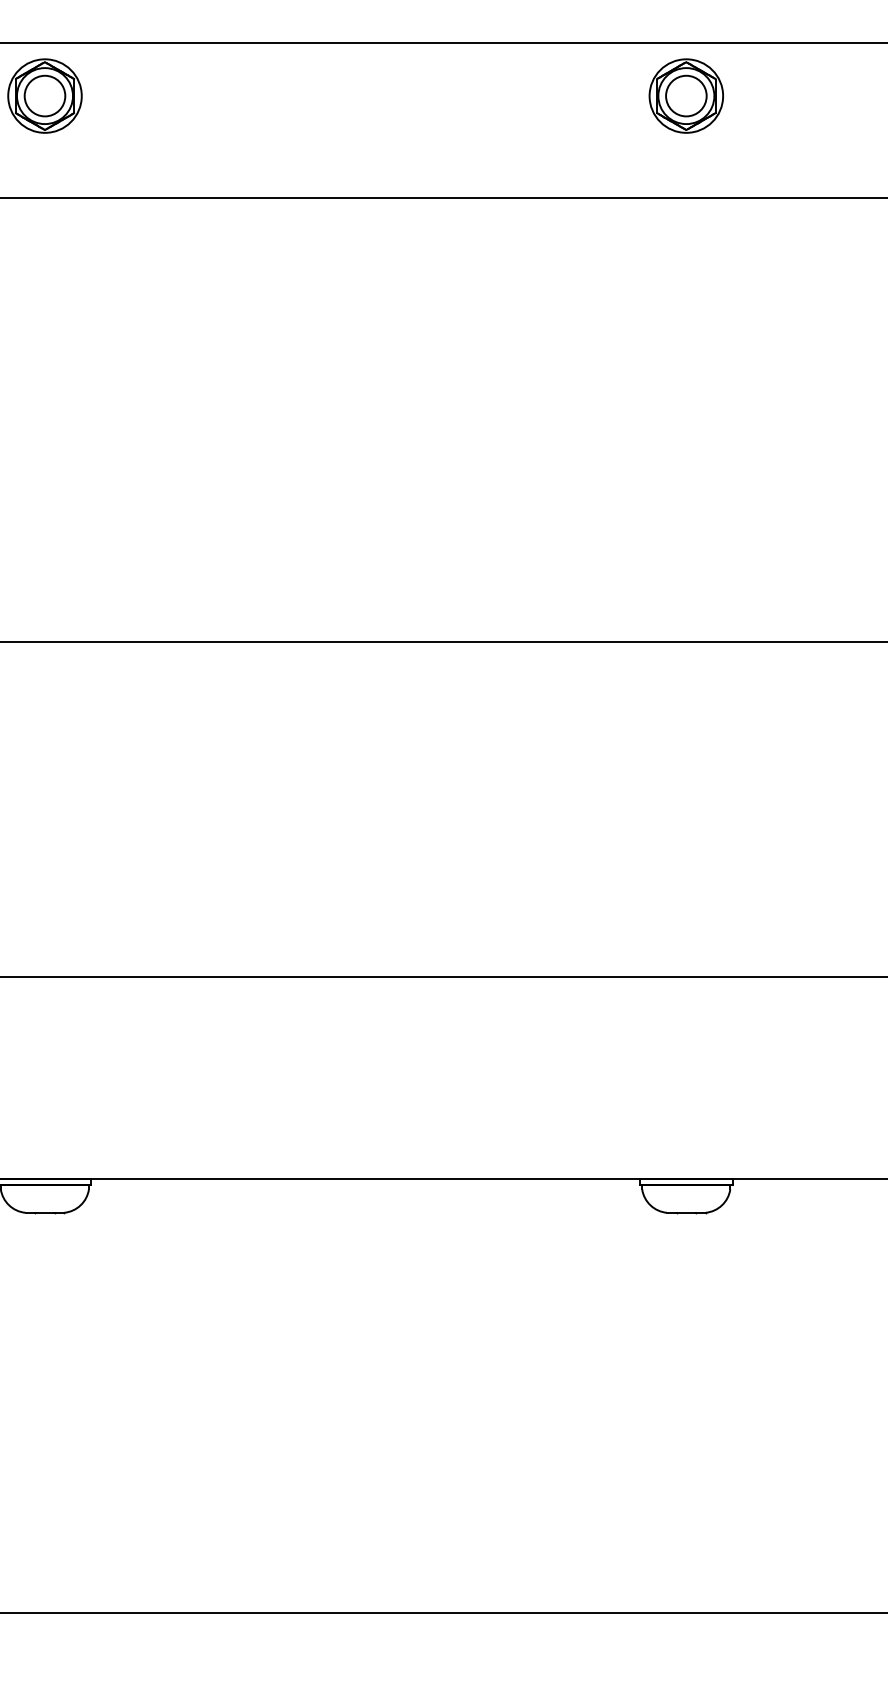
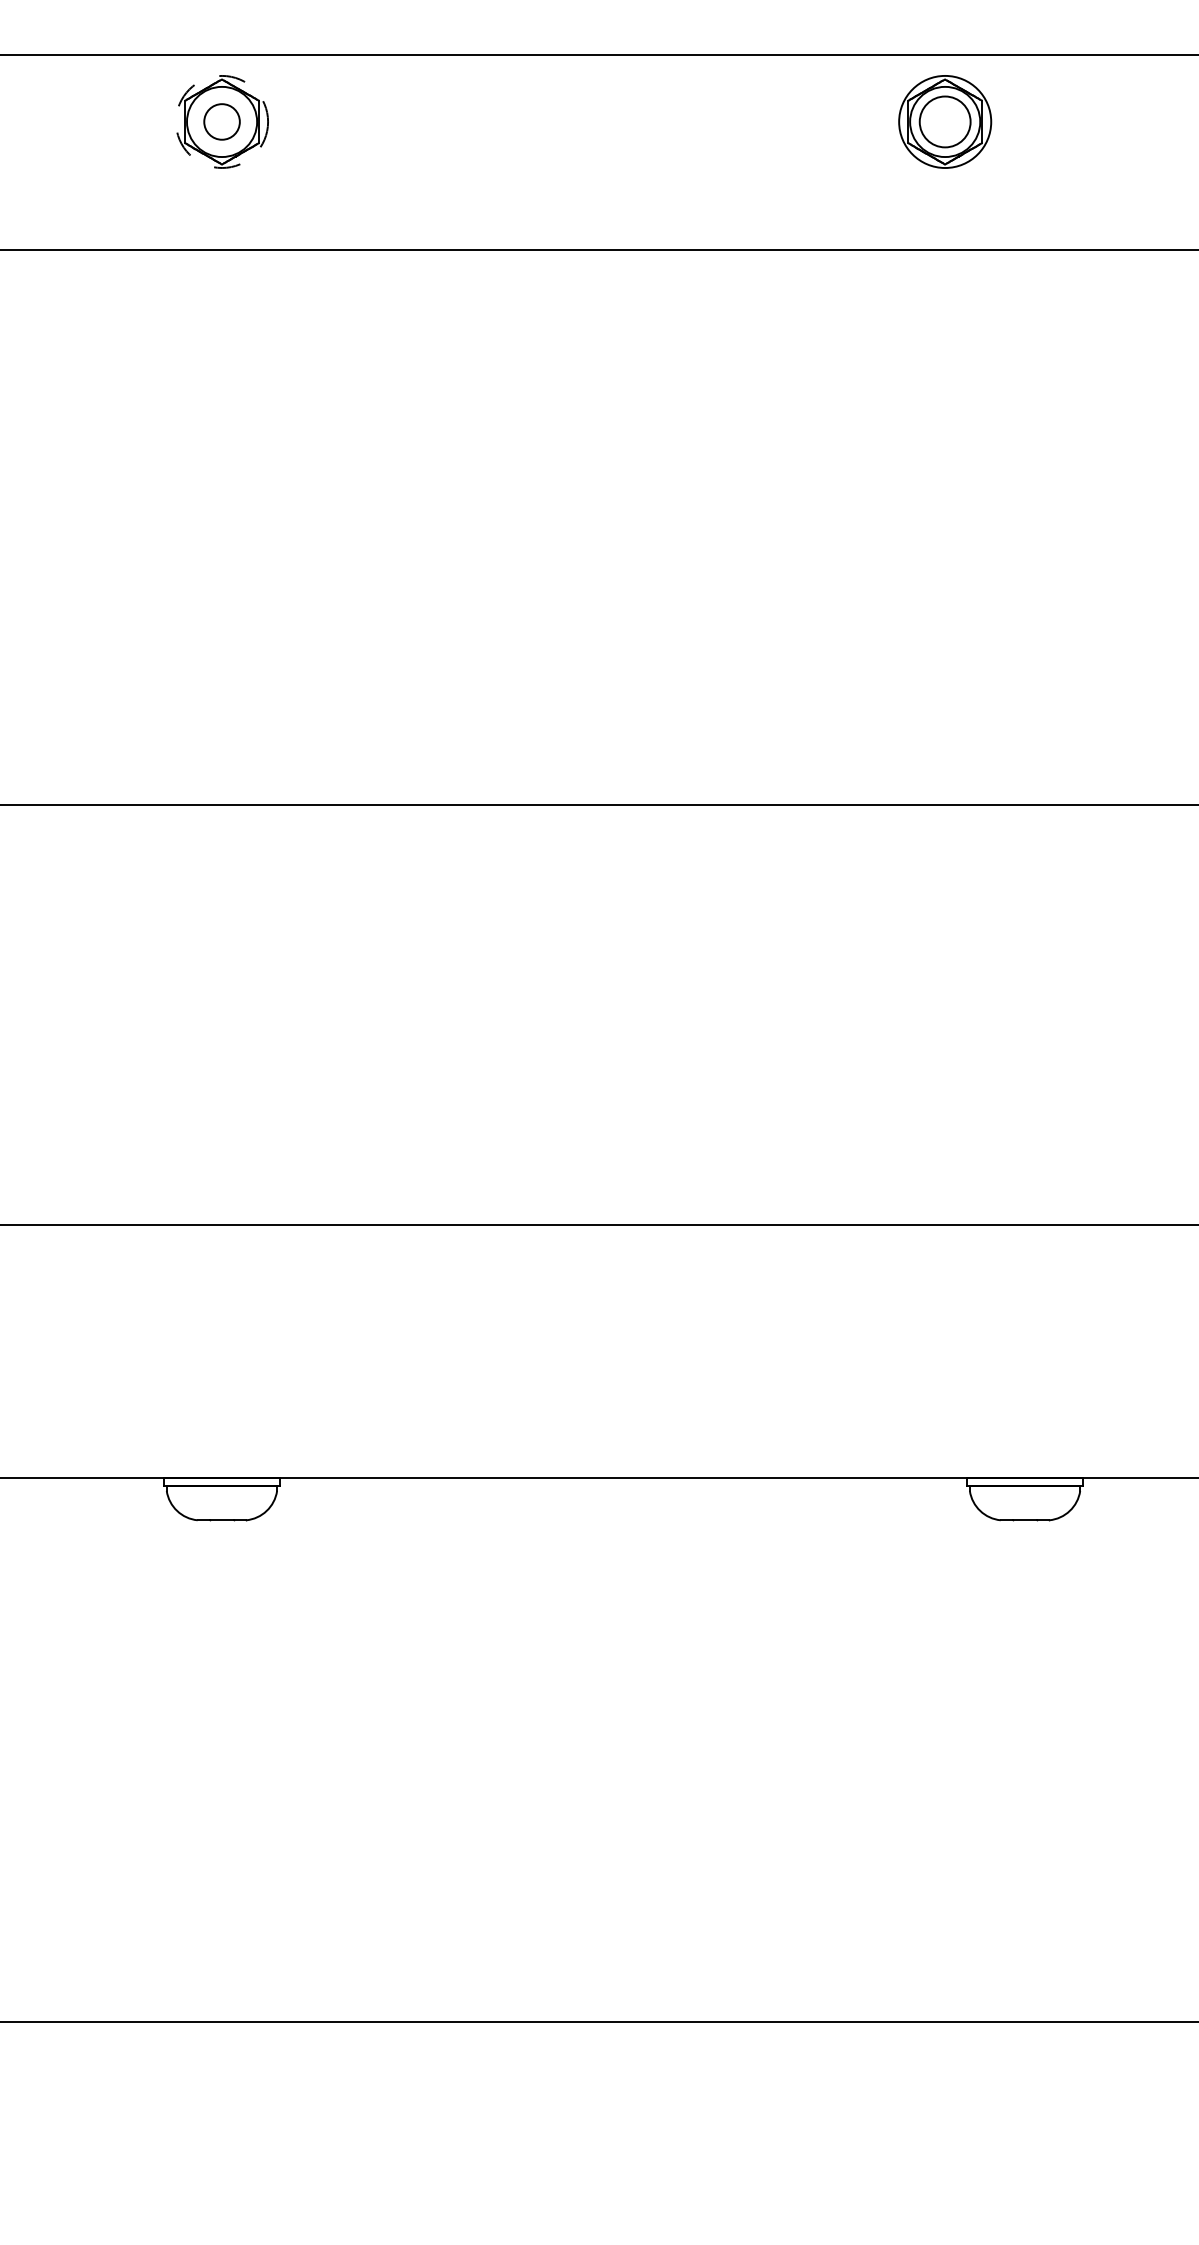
circle: (44, 95) -> (221, 121), size x0.7
circle: (45, 95) -> (222, 121), solid -> dashed
part: (686, 95) -> (945, 121), moved

